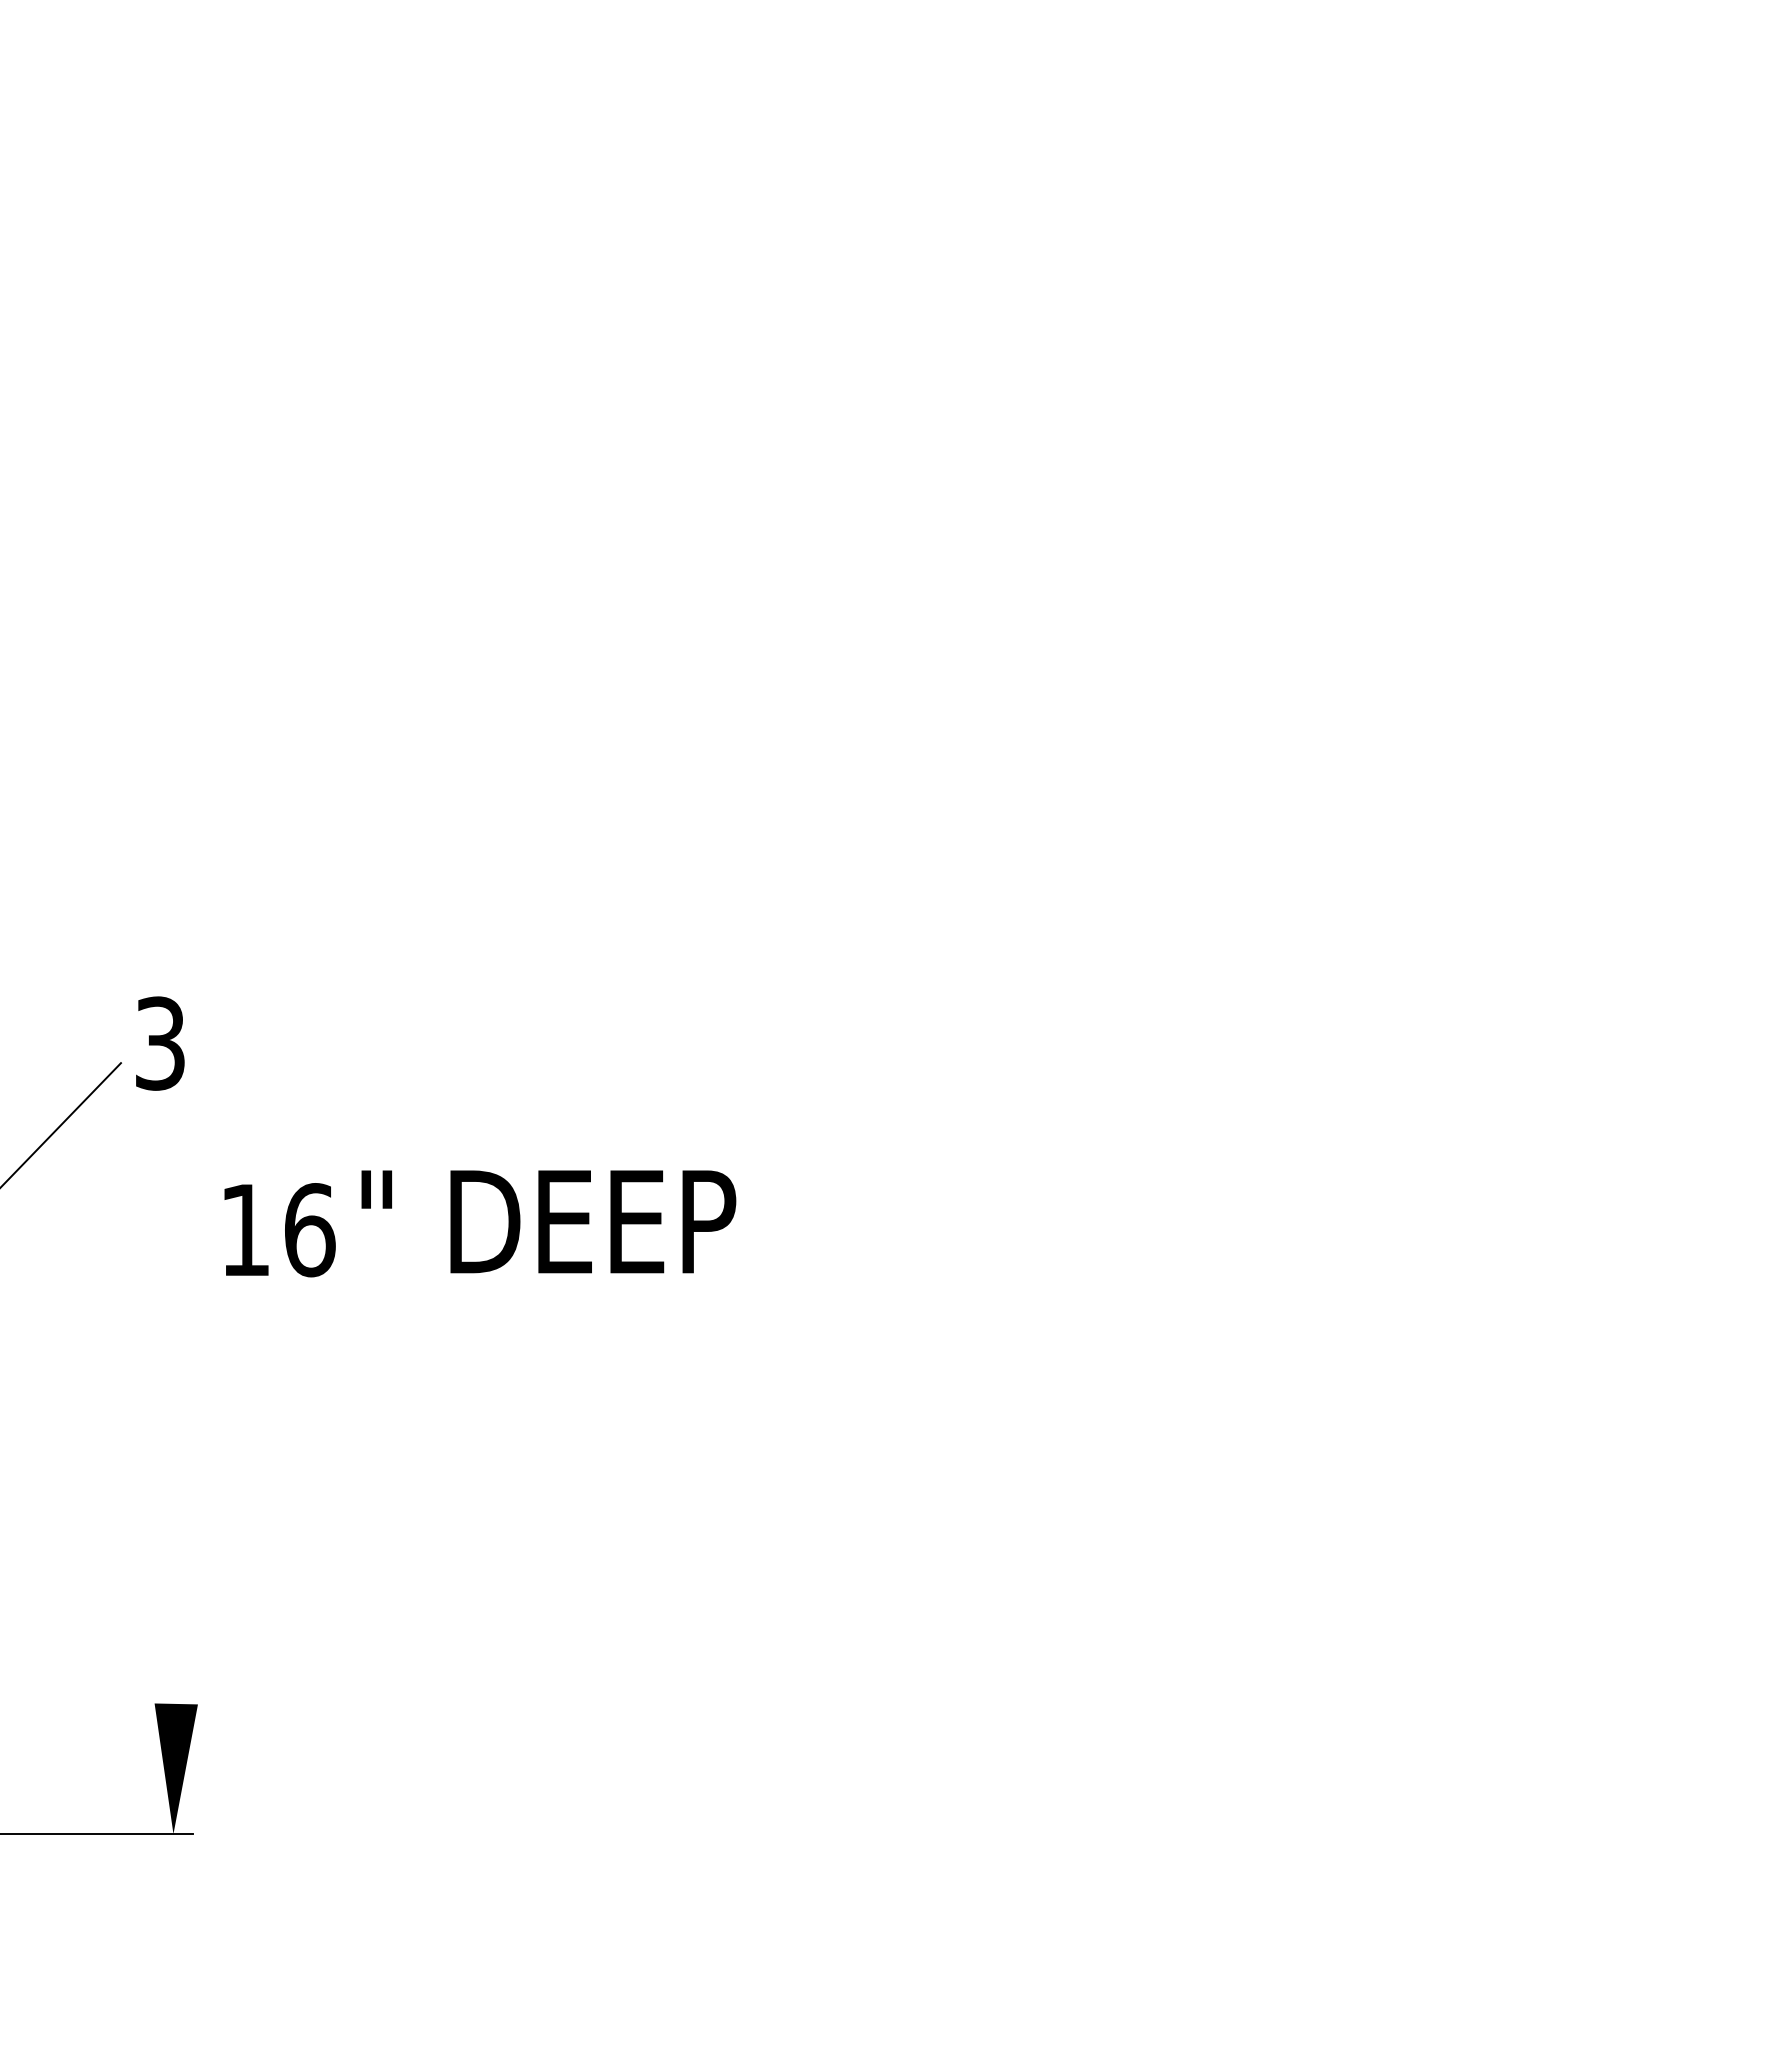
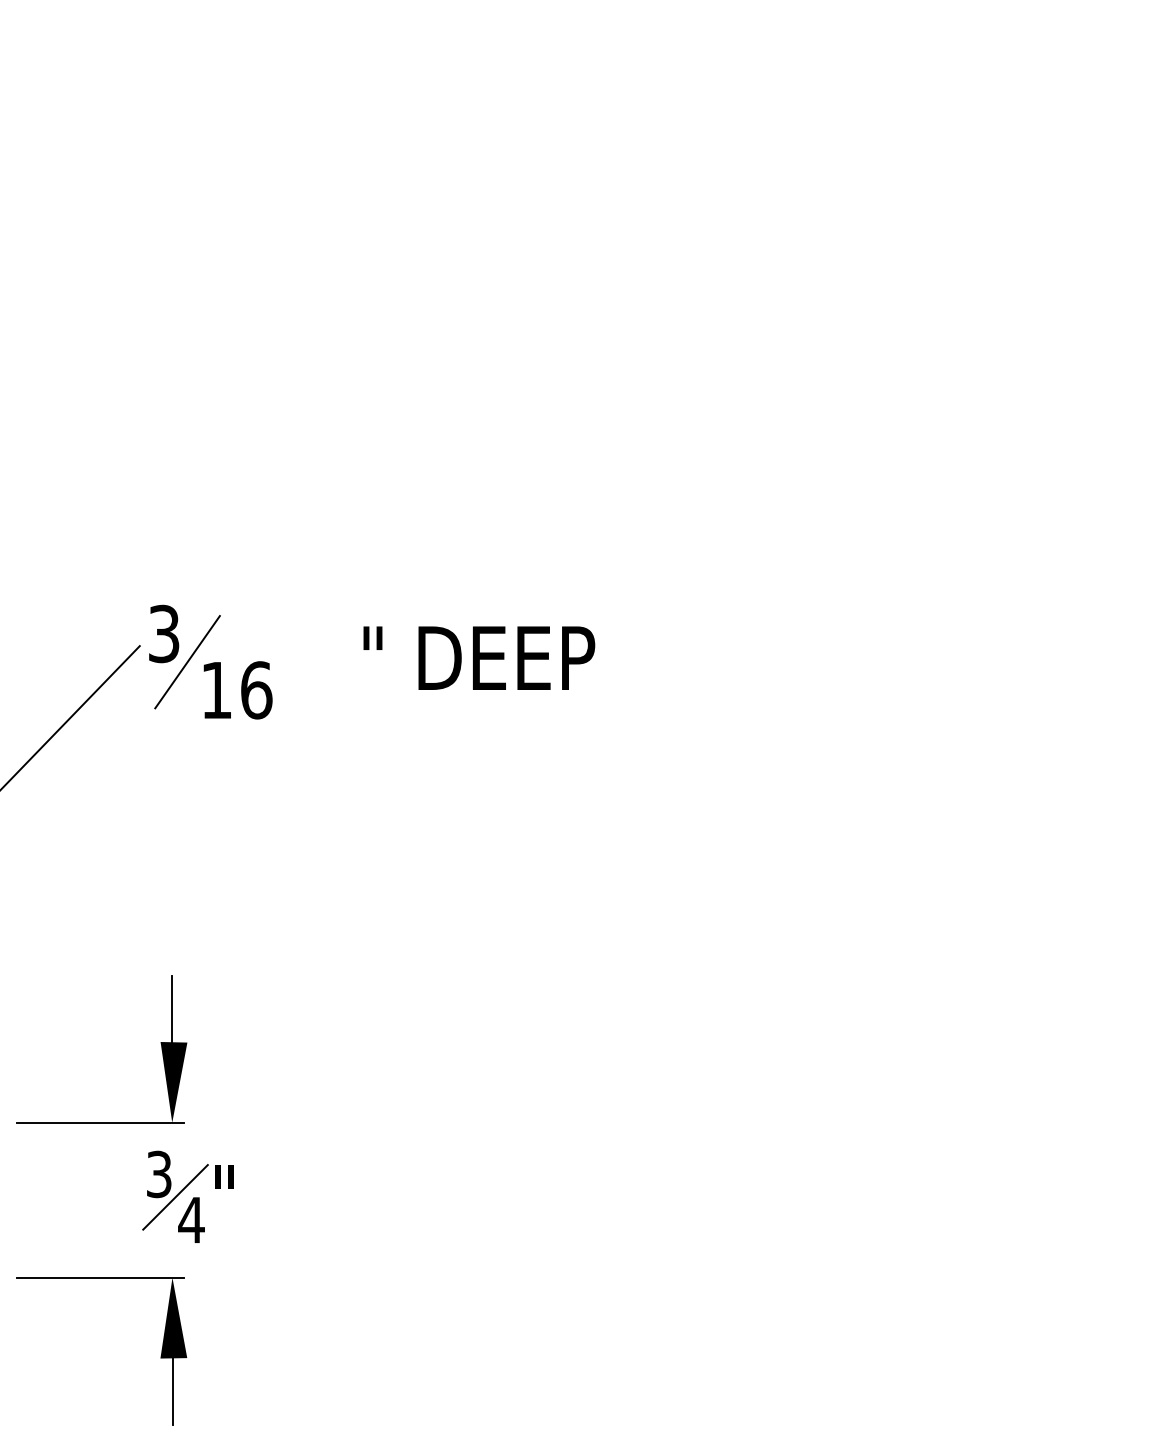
line: (198, 1089) -> (187, 662), added
text: (549, 1220) -> (479, 657), moved
text: (278, 1230) -> (237, 690), moved
line: (173, 1654) -> (172, 1011), added
part: (198, 1953) -> (187, 1196), added

